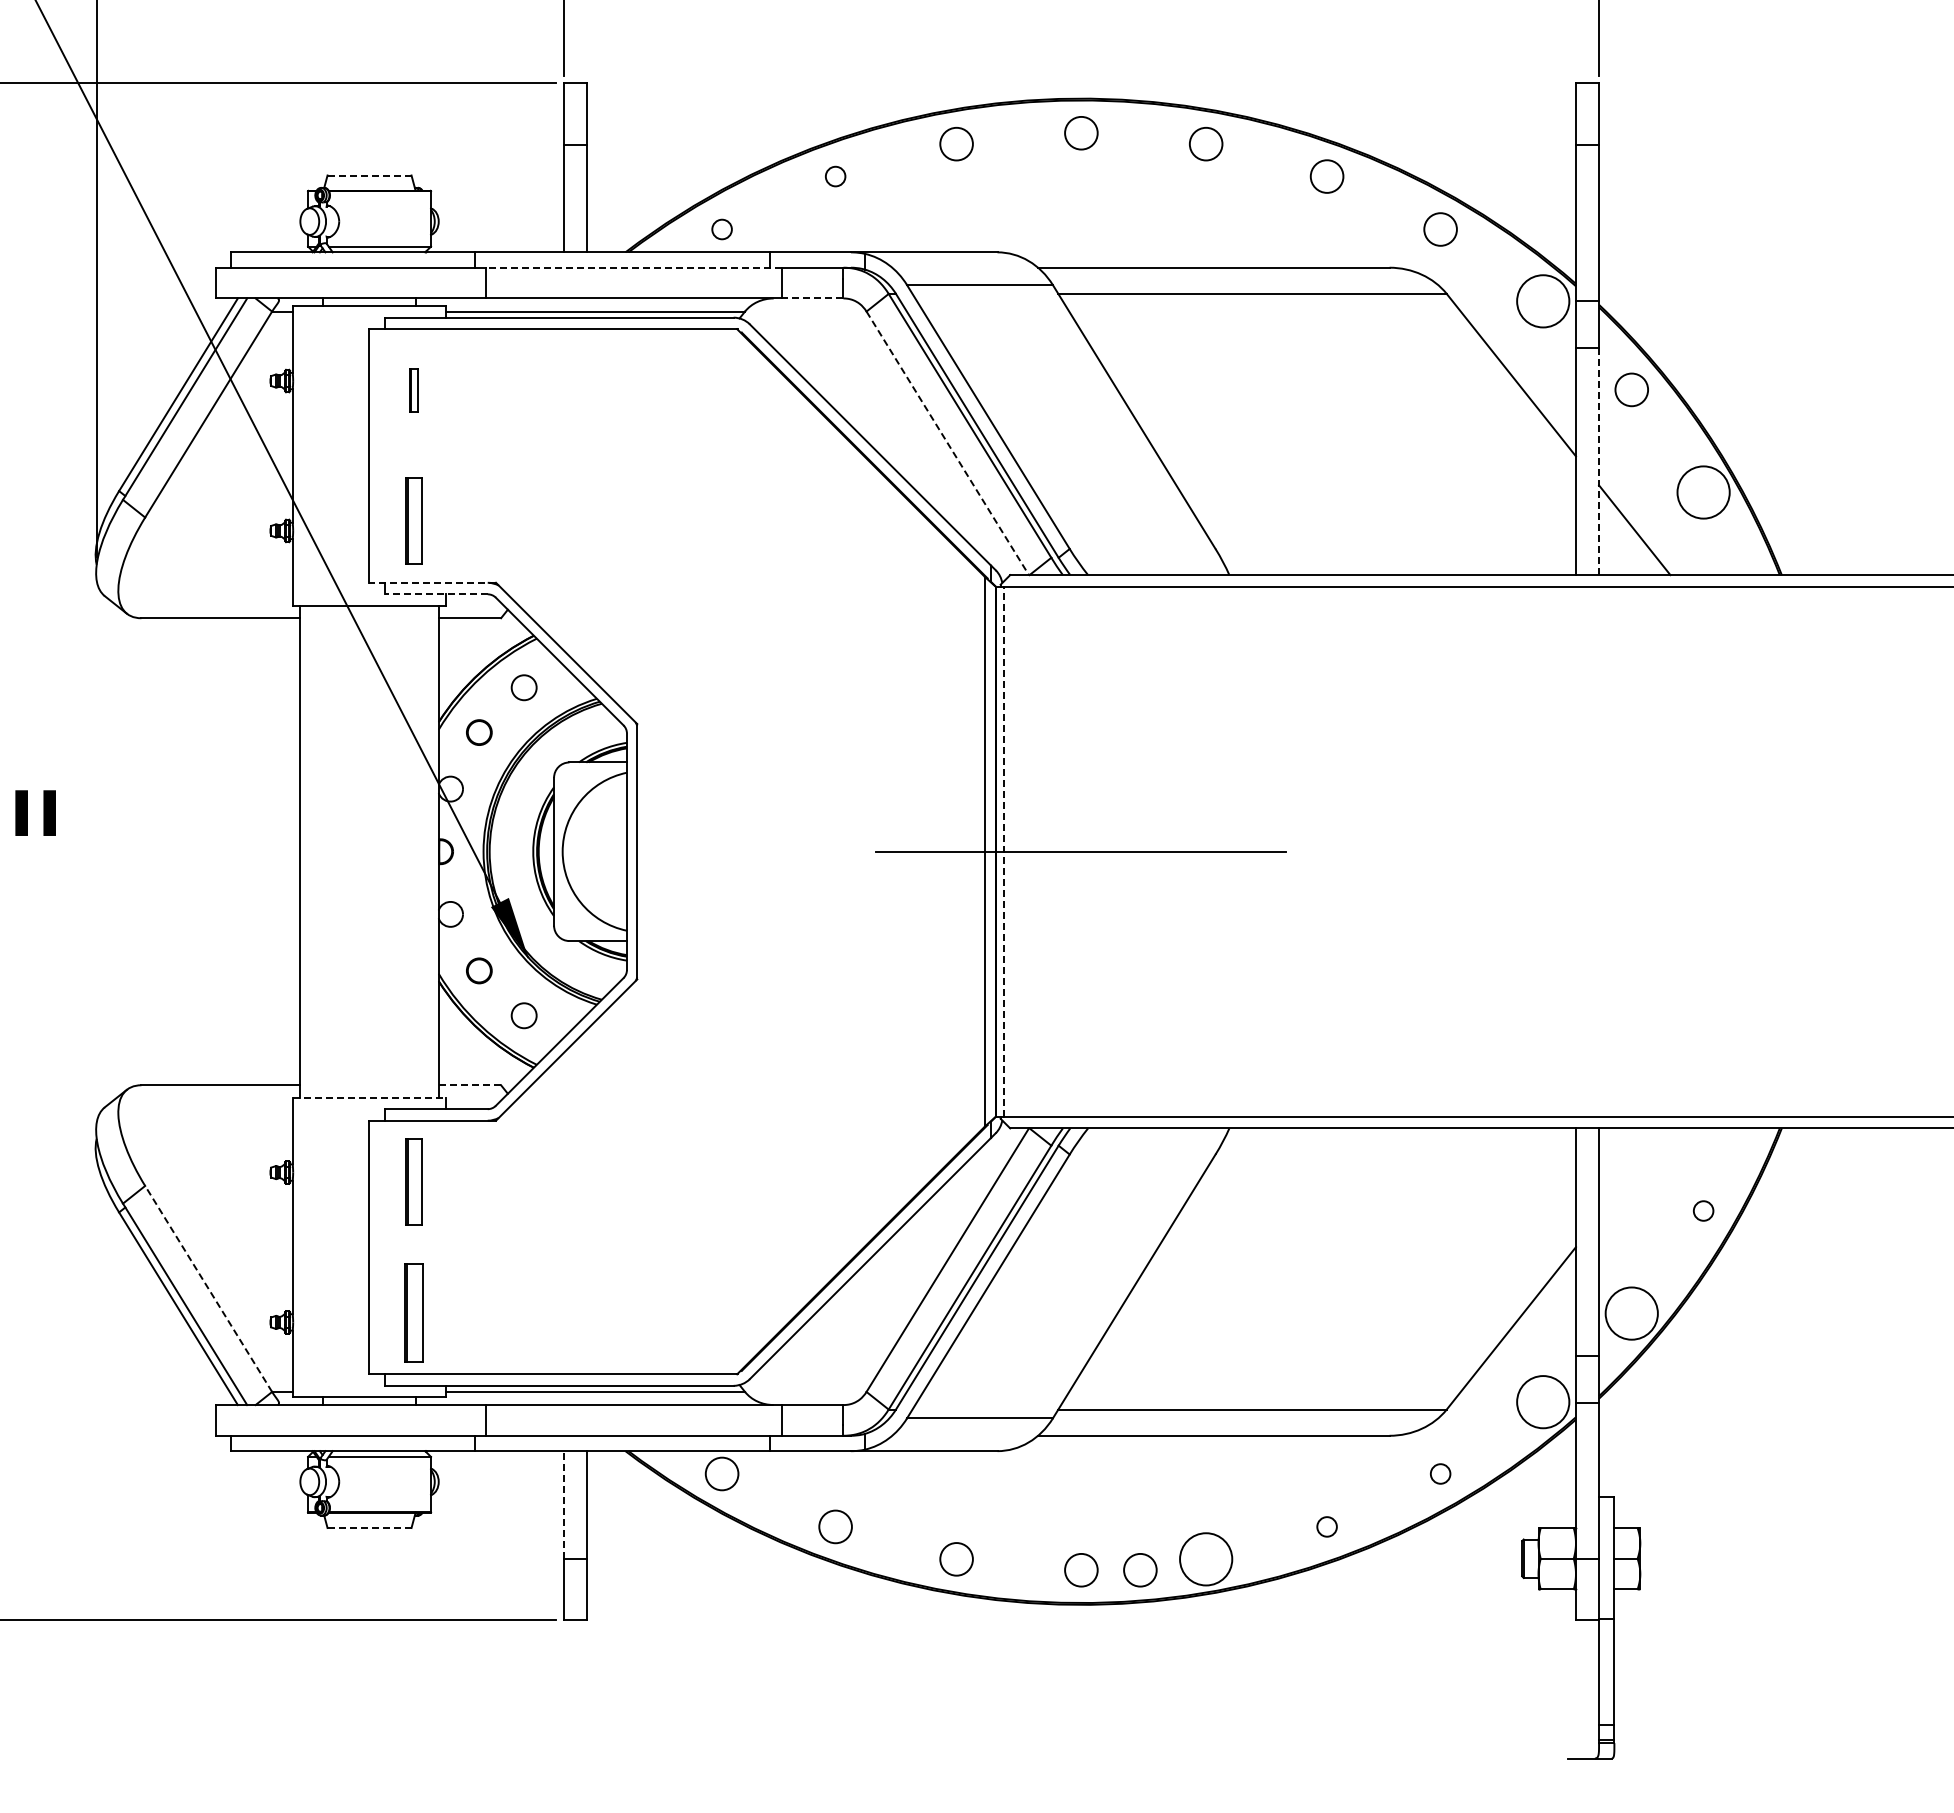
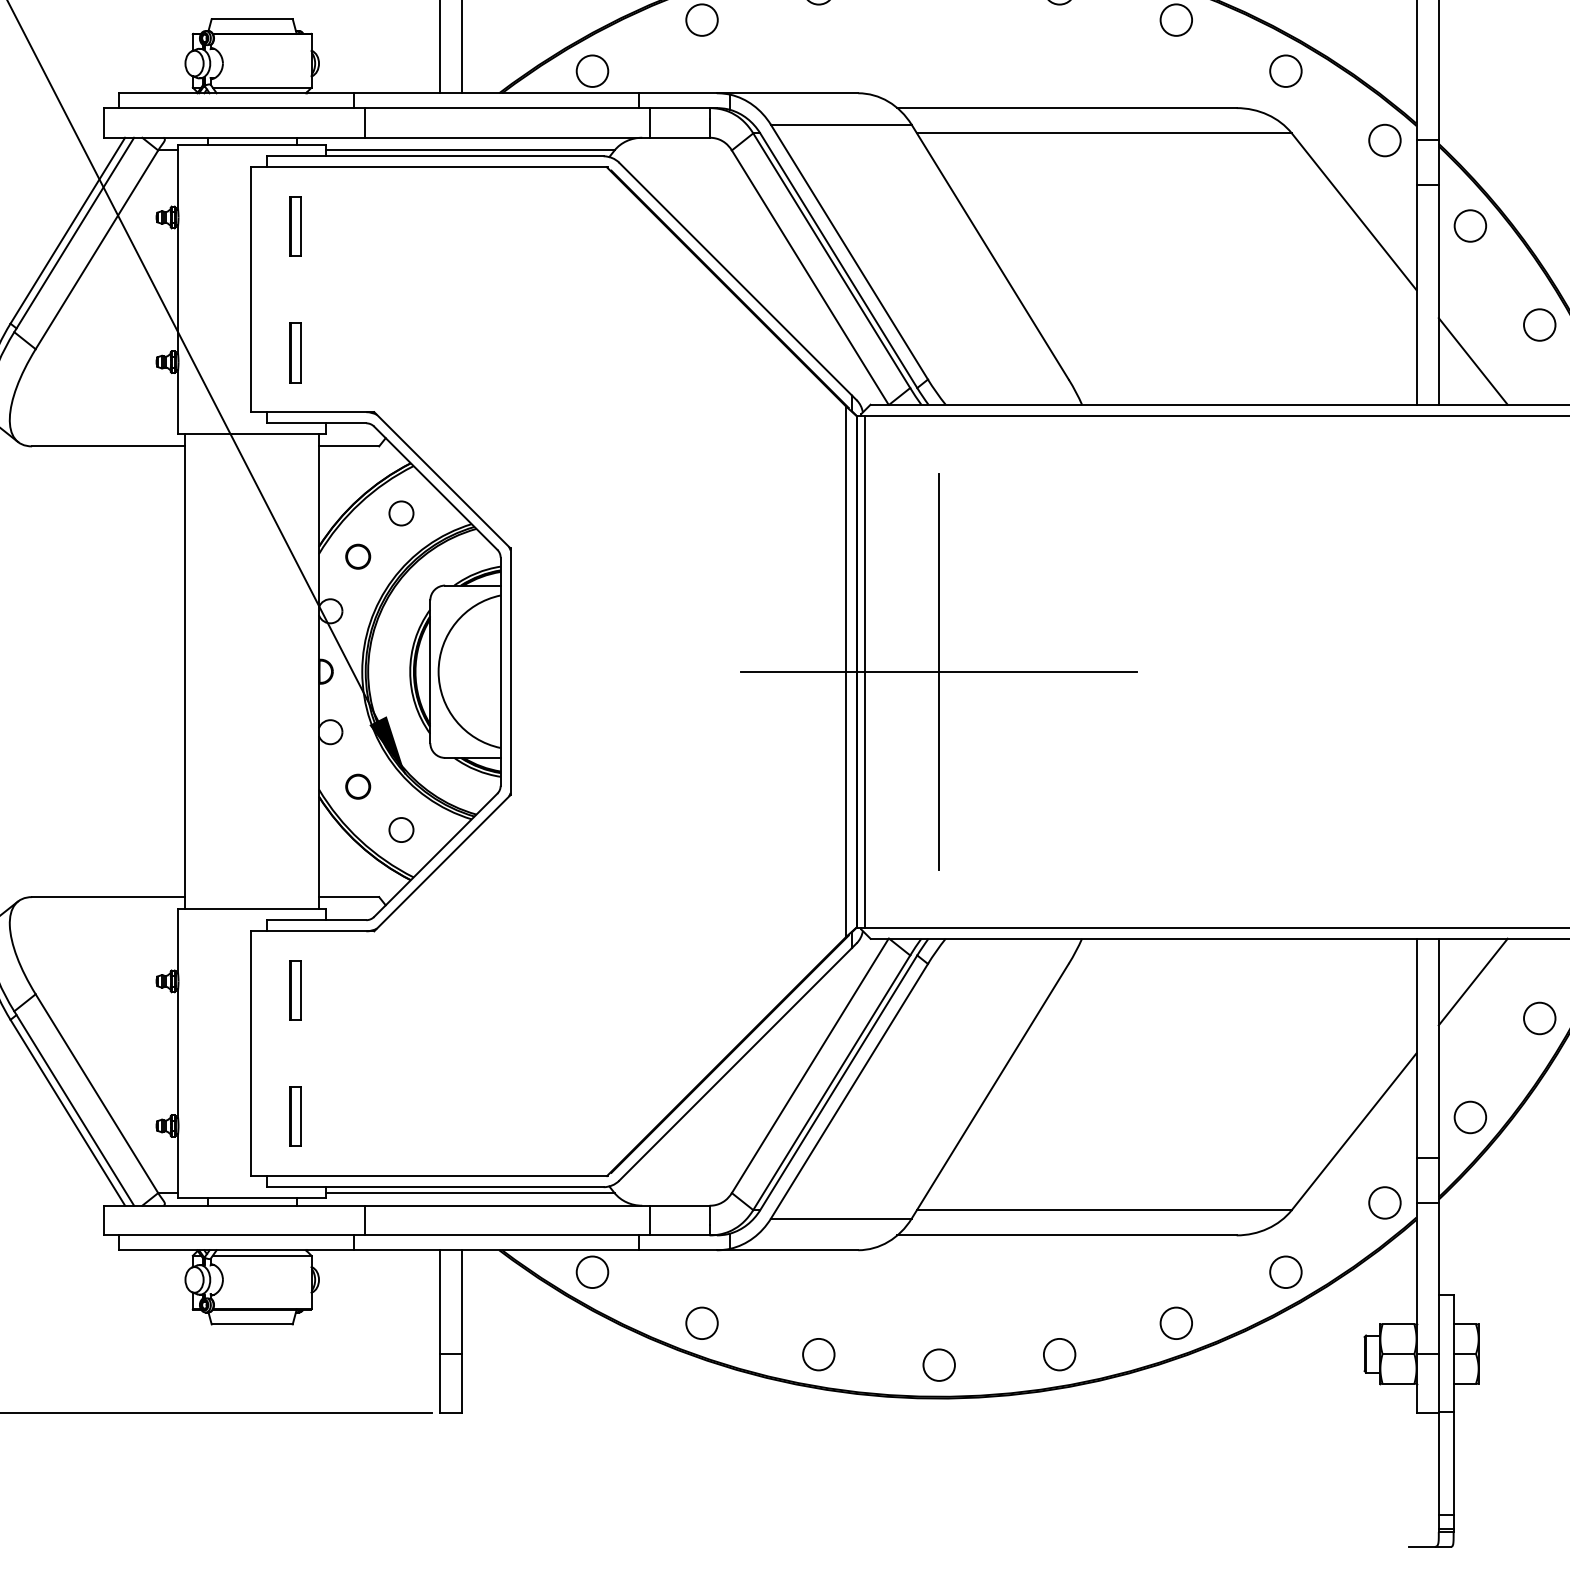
line: (369, 175) -> (252, 19), dashed -> solid
circle: (835, 176) -> (701, 20), size x1.67
circle: (721, 229) -> (591, 71), size x1.67
line: (634, 267) -> (507, 107), dashed -> solid
line: (812, 298) -> (679, 137), dashed -> solid
circle: (1542, 301) -> (1384, 140), size x0.62
part: (413, 390) -> (294, 226), size x1.43
line: (947, 443) -> (810, 277), dashed -> solid
line: (1599, 461) -> (1439, 295), dashed -> solid
circle: (1703, 492) -> (1539, 325), size x0.62
part: (413, 521) -> (294, 353), size x0.71
line: (432, 582) -> (312, 411), dashed -> solid
line: (435, 594) -> (315, 423), dashed -> solid
line: (1004, 851) -> (865, 671), dashed -> solid
line: (1081, 851) -> (939, 671), added
line: (470, 1085) -> (349, 897), dashed -> solid
line: (369, 1097) -> (252, 908), dashed -> solid
line: (1634, 1173) -> (1473, 982), added
part: (413, 1181) -> (294, 989), size x0.71
circle: (1703, 1210) -> (1539, 1017), size x1.67
line: (208, 1288) -> (96, 1093), dashed -> solid
part: (413, 1312) -> (294, 1116), size x0.62
circle: (1631, 1313) -> (1470, 1117), size x0.62
circle: (1542, 1401) -> (1384, 1202), size x0.62
circle: (1440, 1473) -> (1285, 1271), size x1.67
line: (563, 1504) -> (439, 1301), dashed -> solid
circle: (1326, 1526) -> (1175, 1322), size x1.67
line: (369, 1528) -> (252, 1324), dashed -> solid
circle: (1205, 1559) -> (1059, 1354), size x0.62
circle: (1140, 1570) -> (996, 1365), removed

